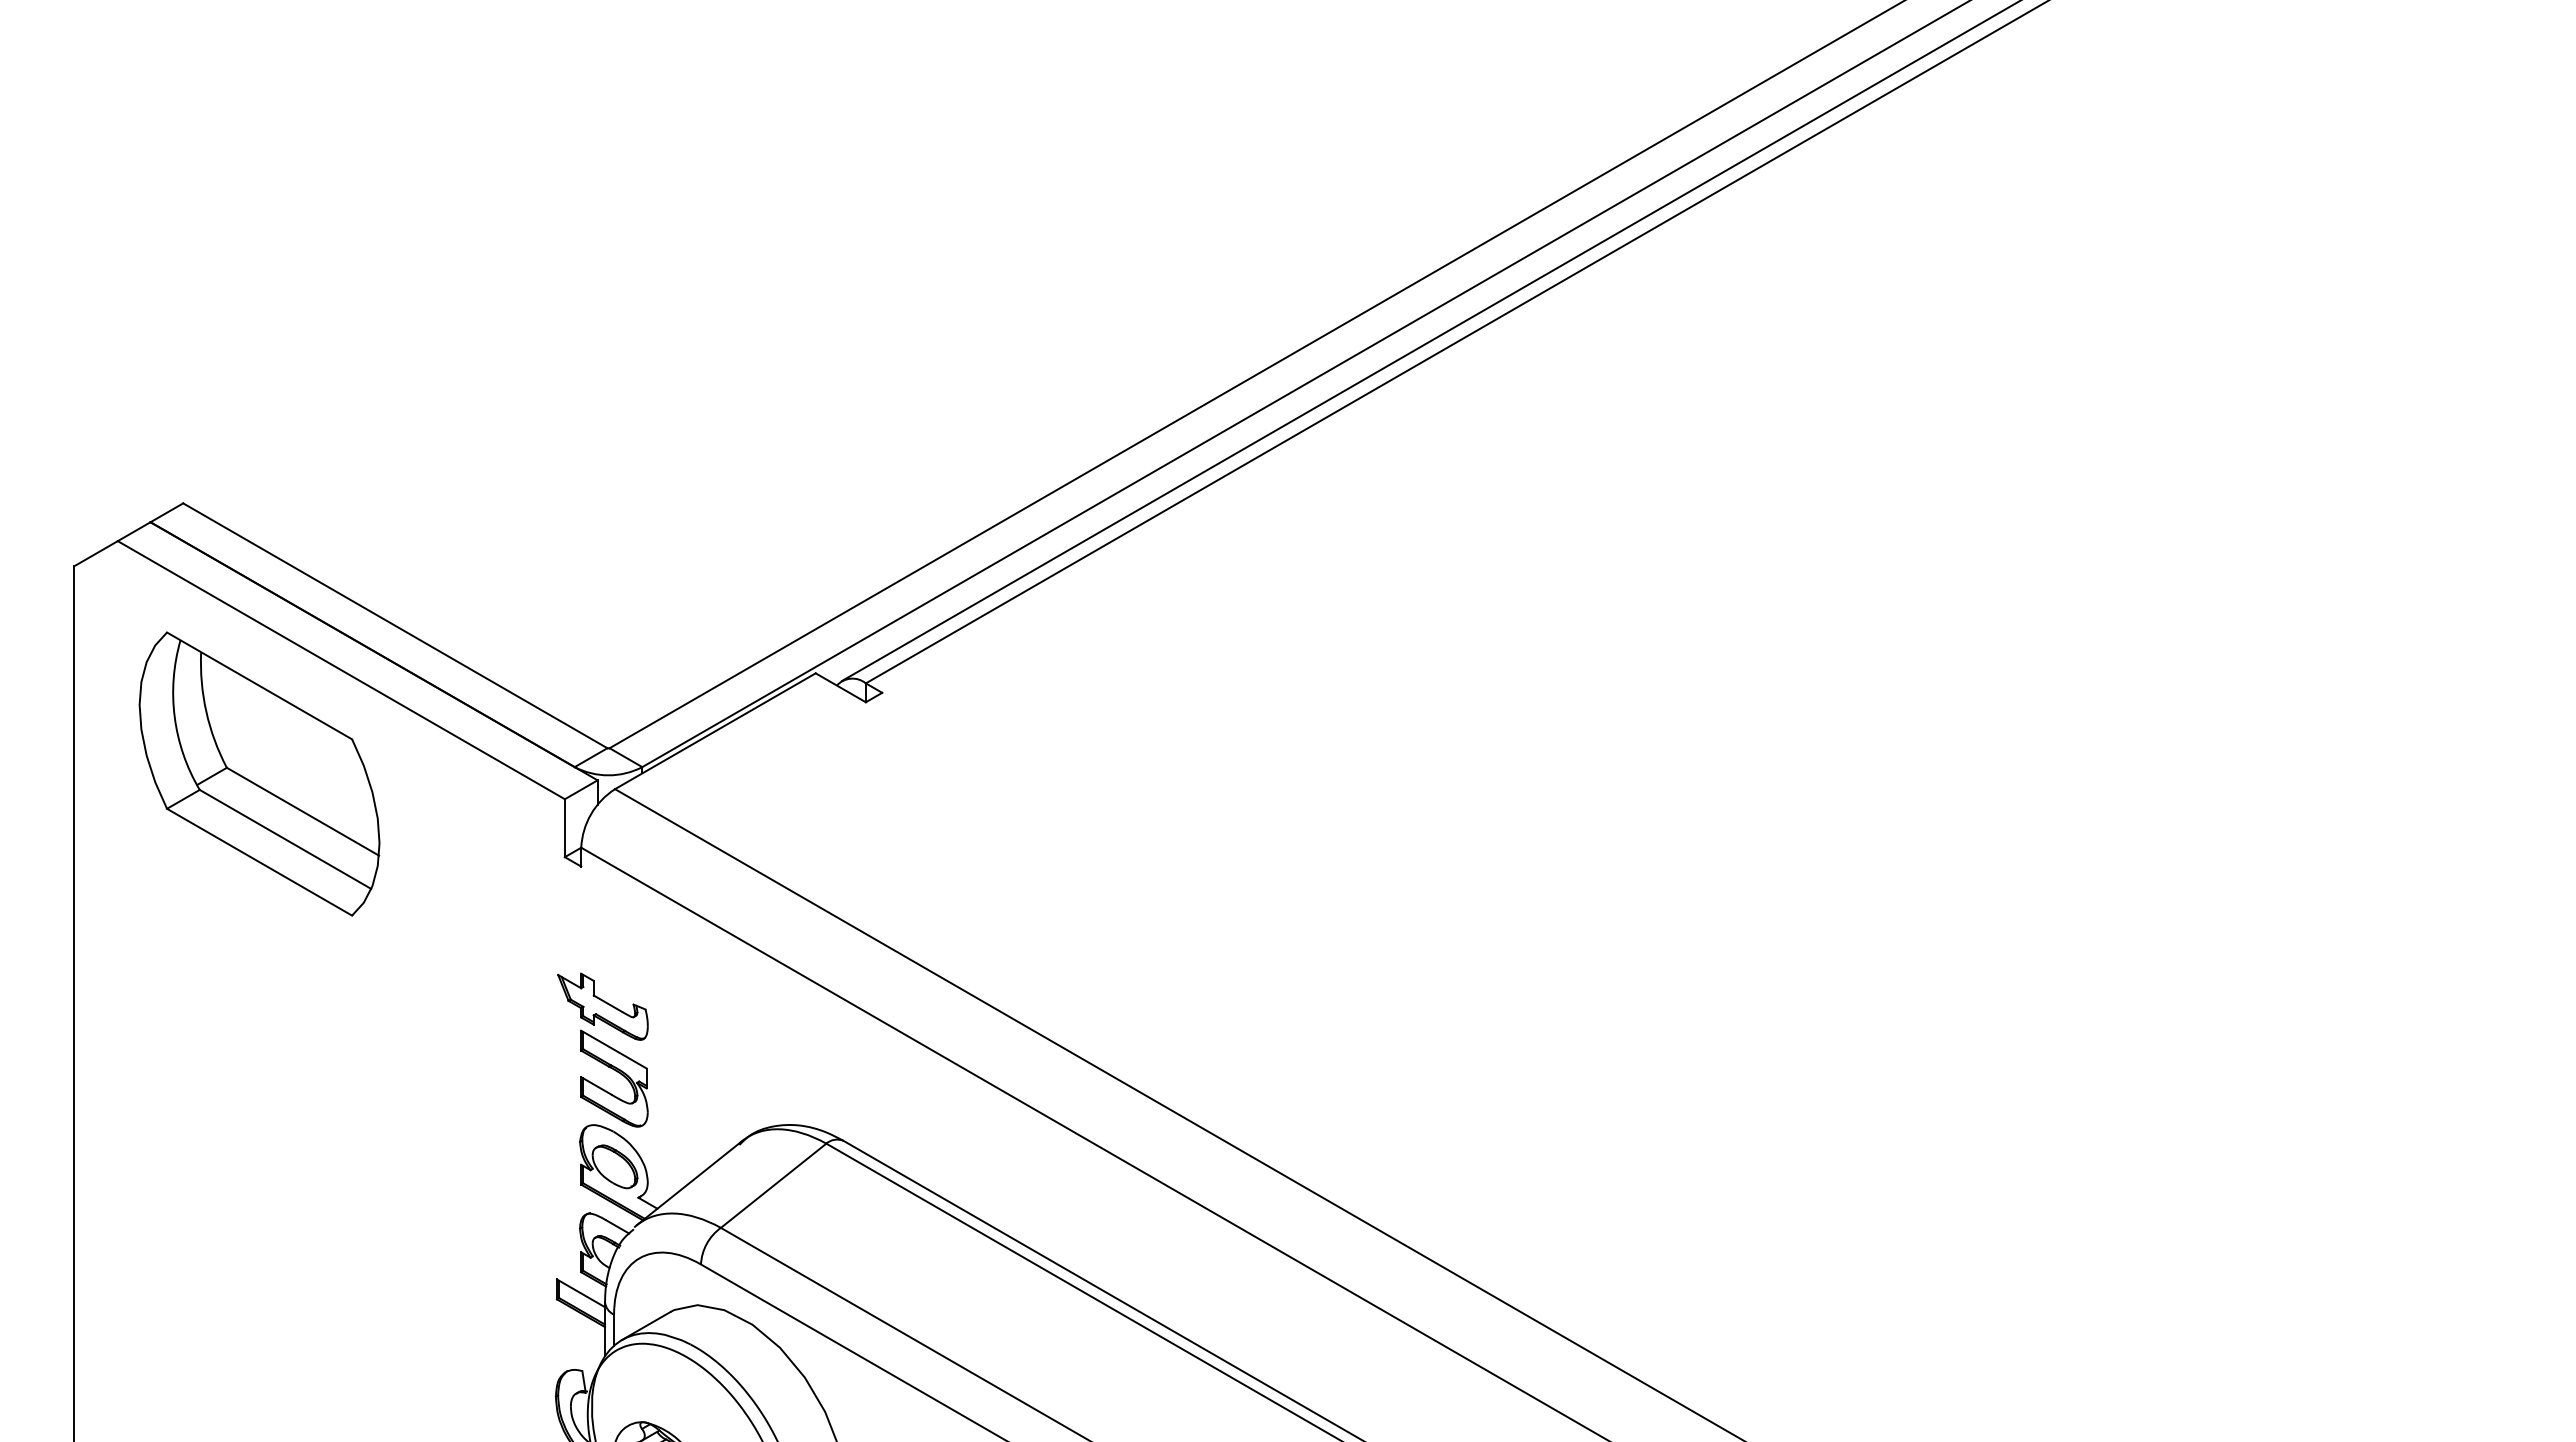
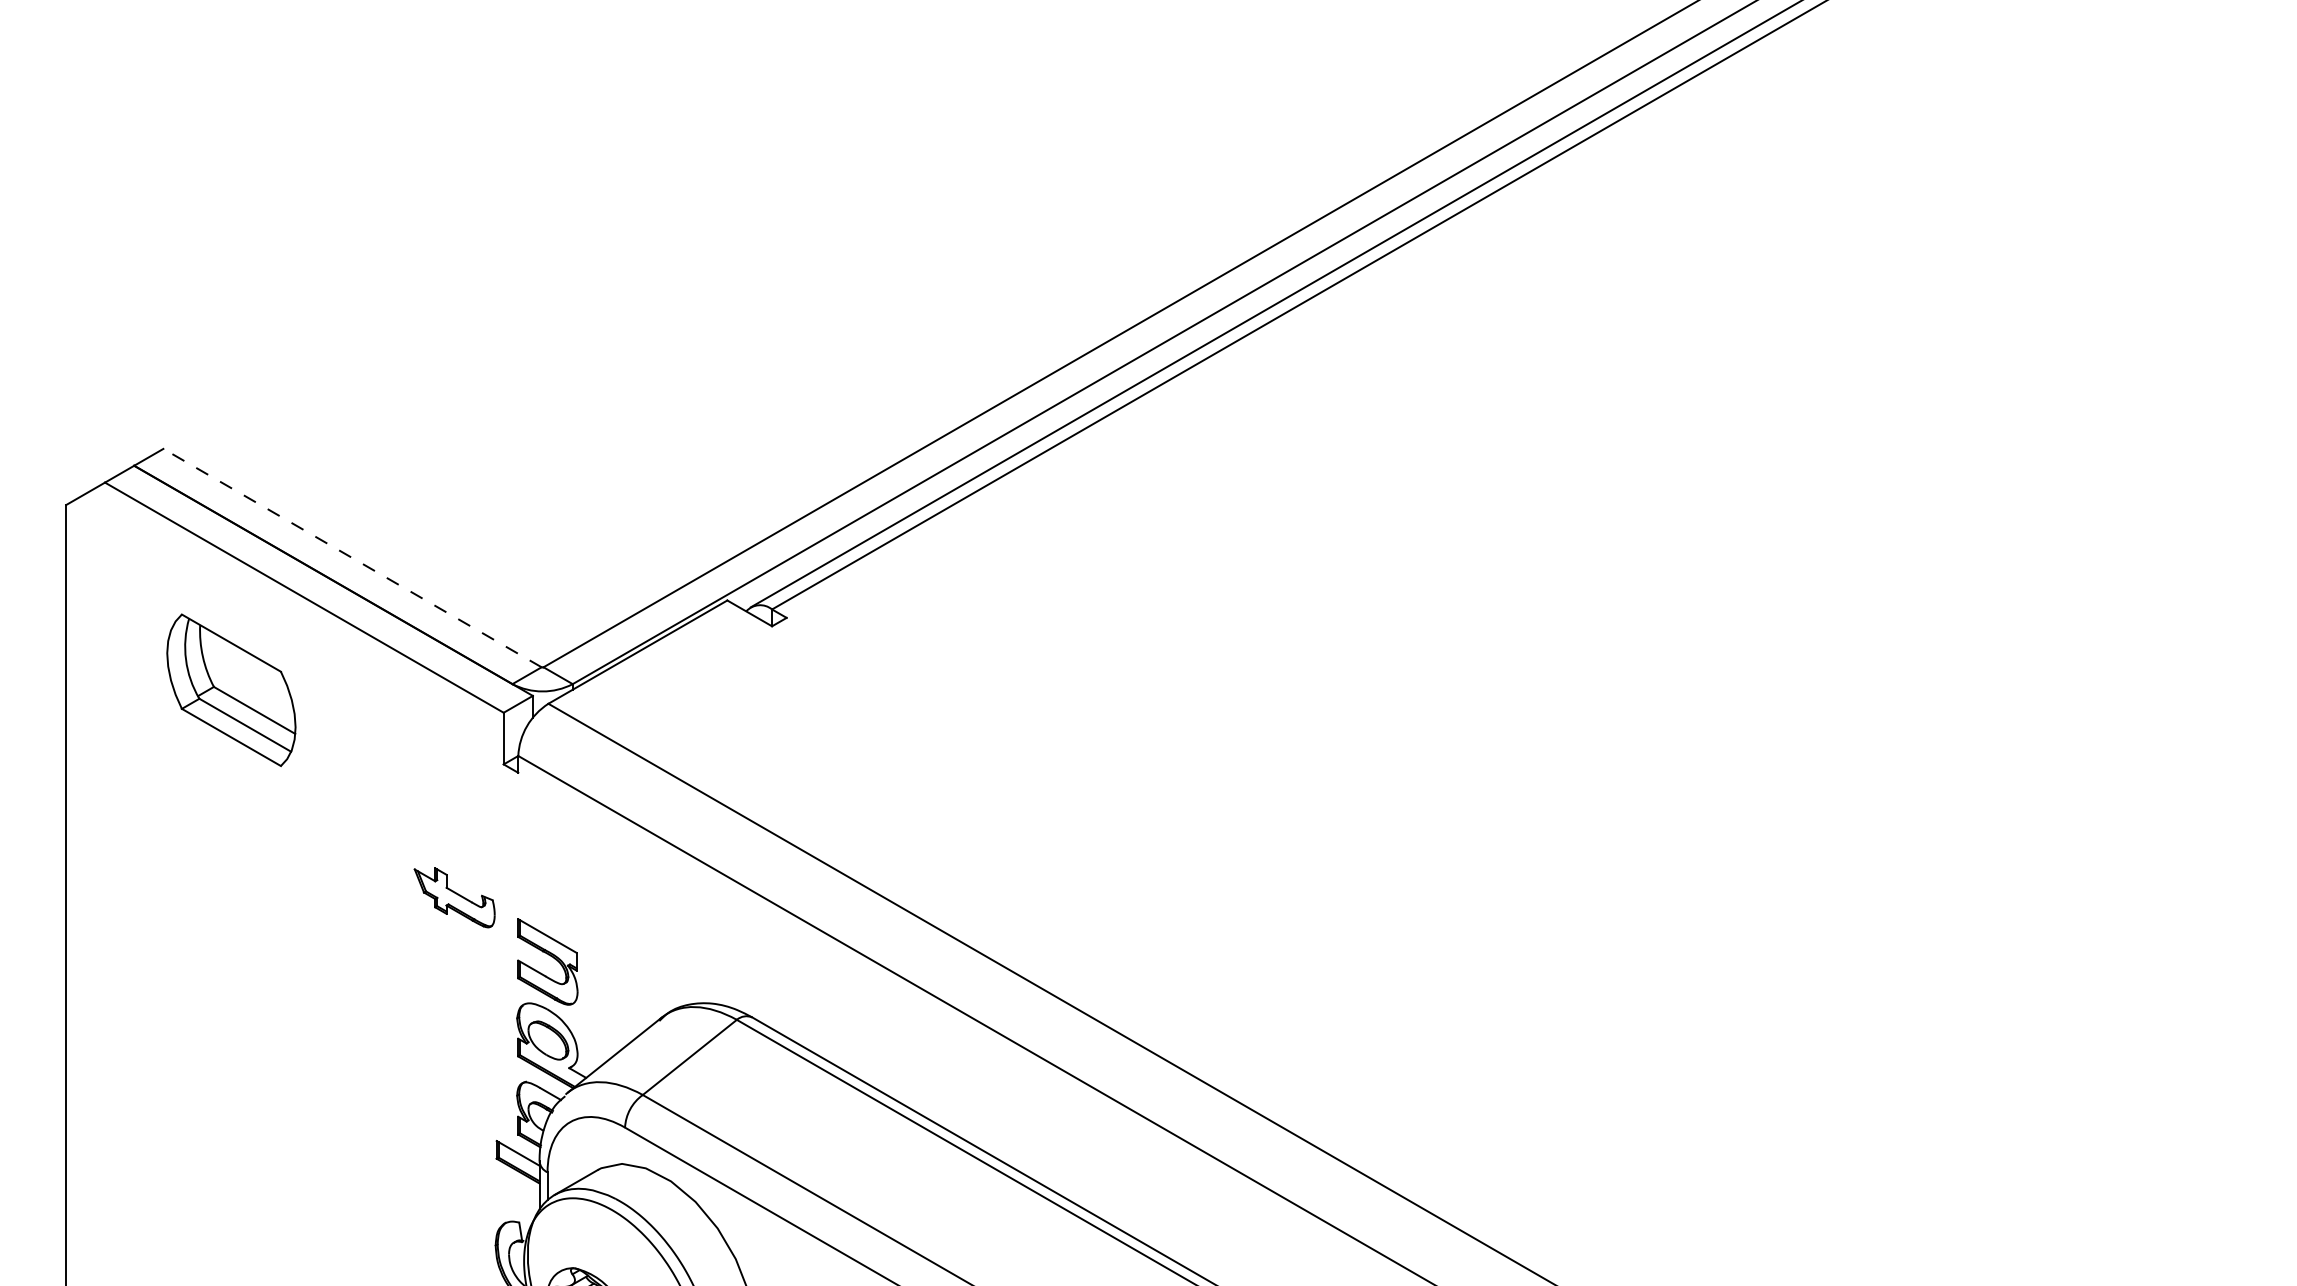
line: (395, 625) -> (352, 557), solid -> dashed
part: (259, 773) -> (231, 689), size x0.6
part: (602, 1006) -> (454, 897), moved

